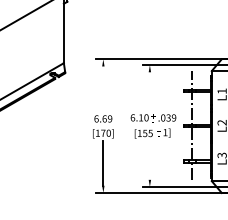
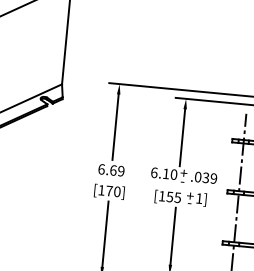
line: (103, 88) -> (115, 126), added
line: (149, 91) -> (181, 136), added
line: (149, 159) -> (172, 235), added

